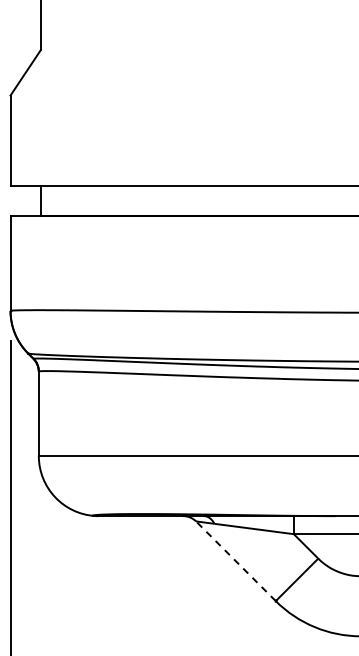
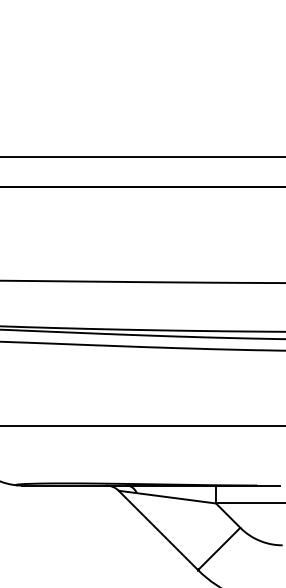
line: (235, 560) -> (157, 529), dashed -> solid

